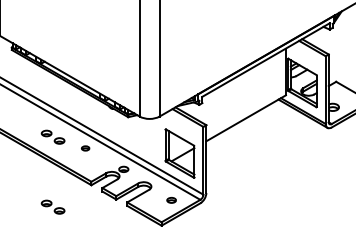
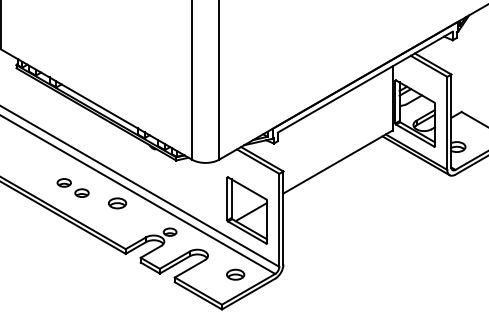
part: (85, 148) -> (117, 203), size x1.67
part: (171, 200) -> (235, 274), size x1.43
part: (52, 206) -> (72, 283), removed

